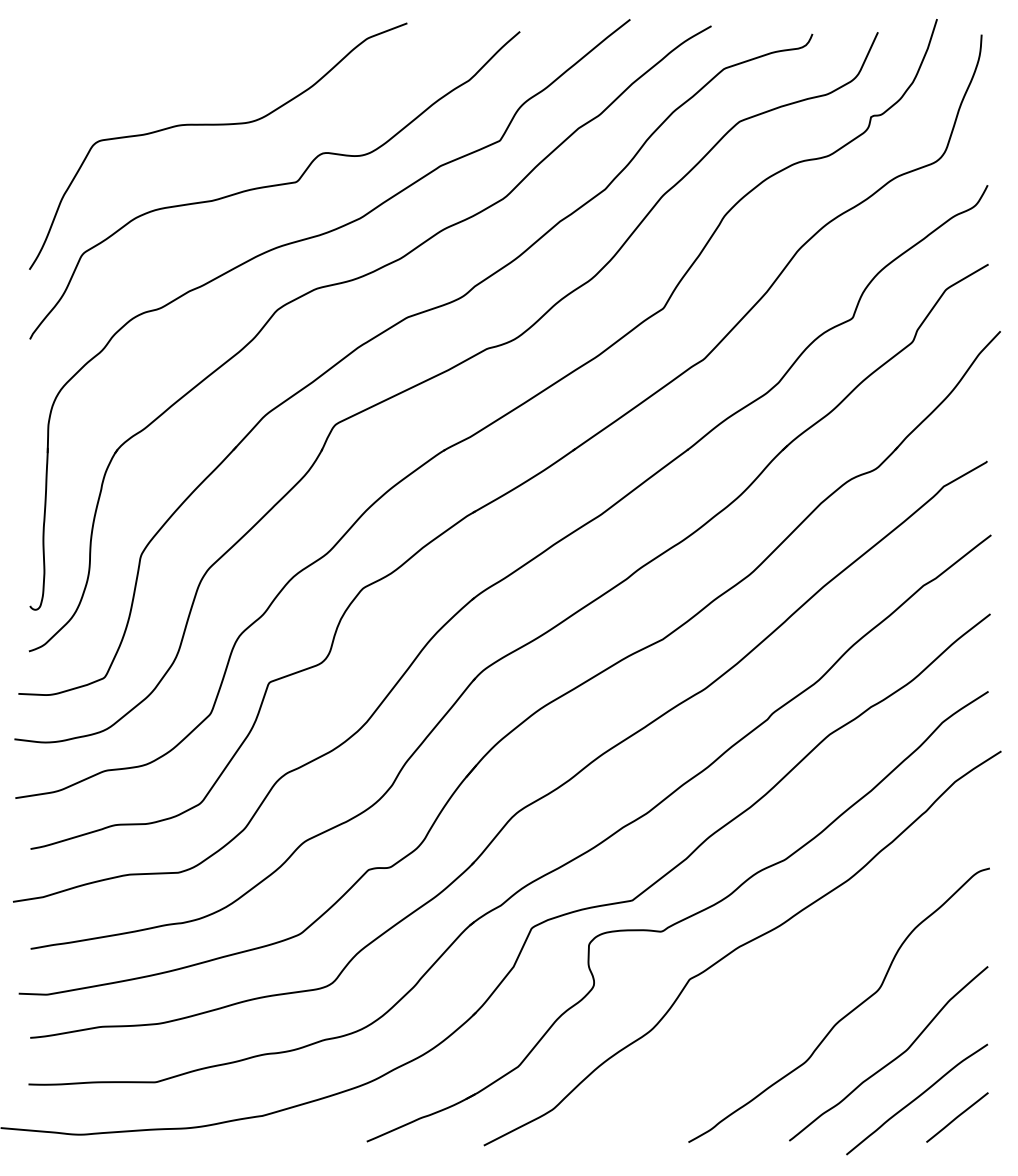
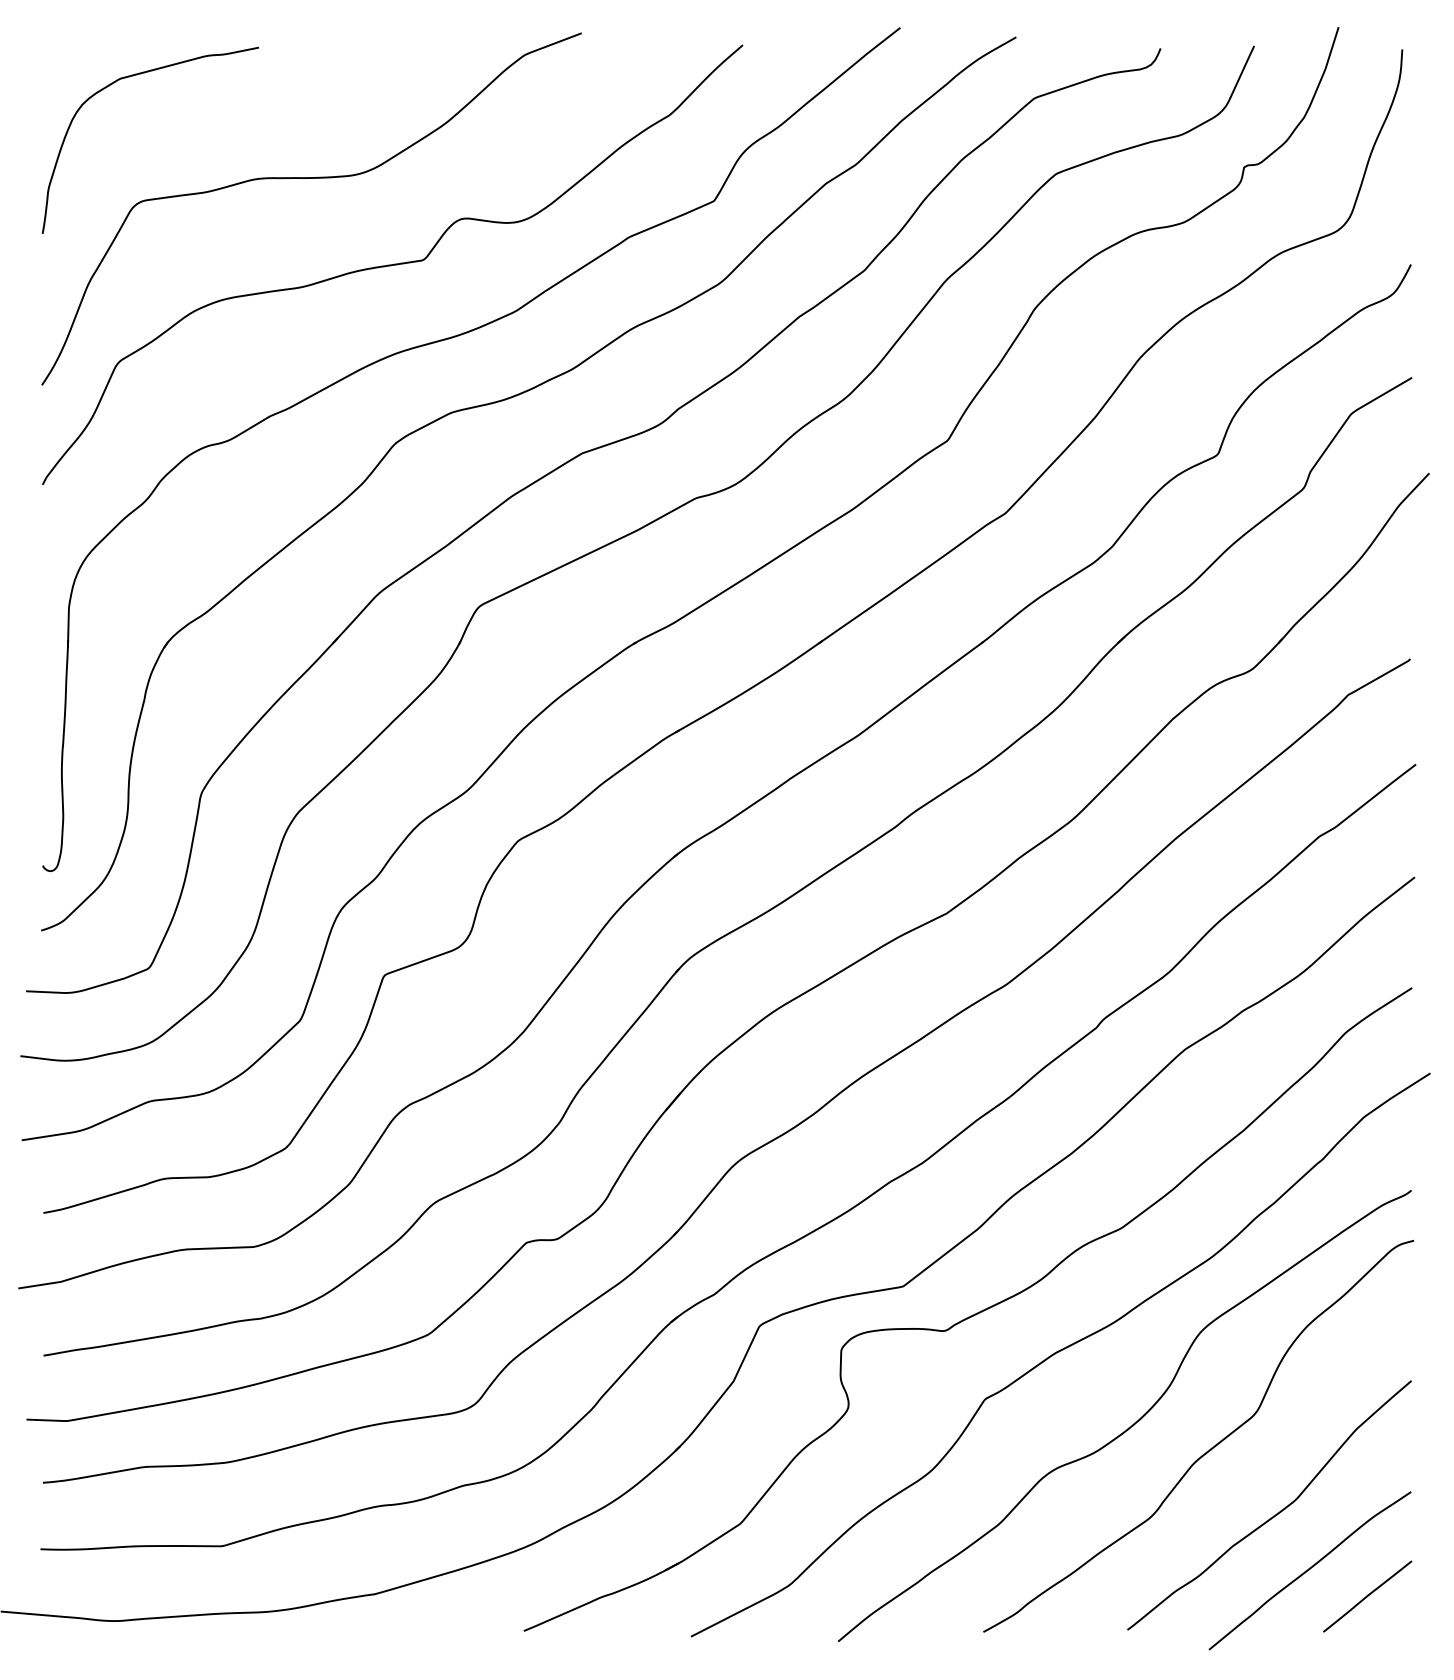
curve: (95, 53) -> (136, 76), added
curve: (791, 997) -> (1130, 1425), added

